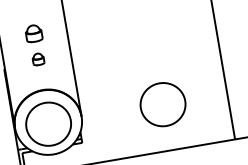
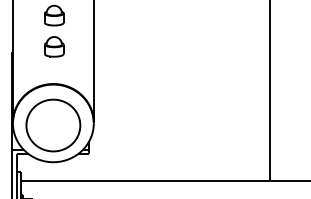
part: (38, 58) -> (54, 46), size x1.43
part: (163, 104) -> (192, 125), removed

